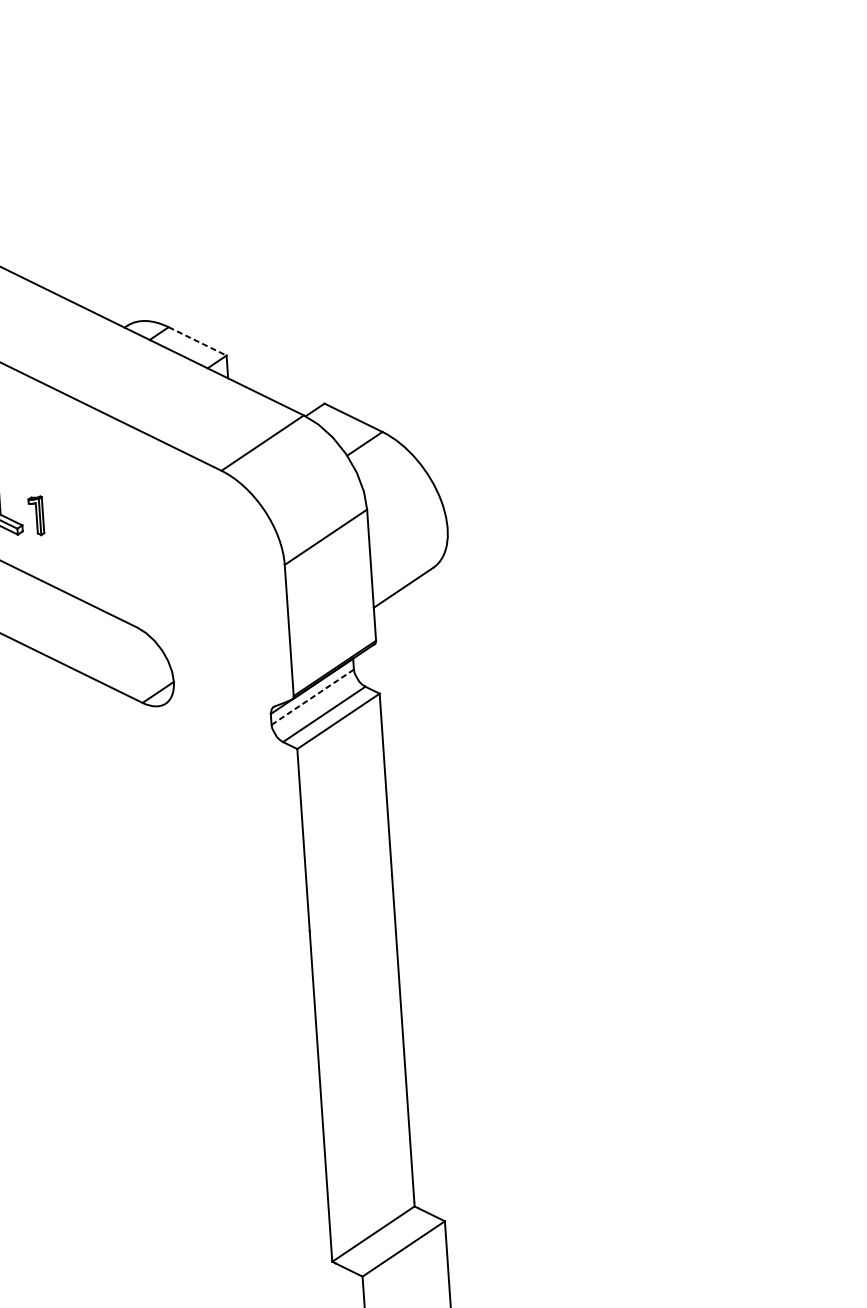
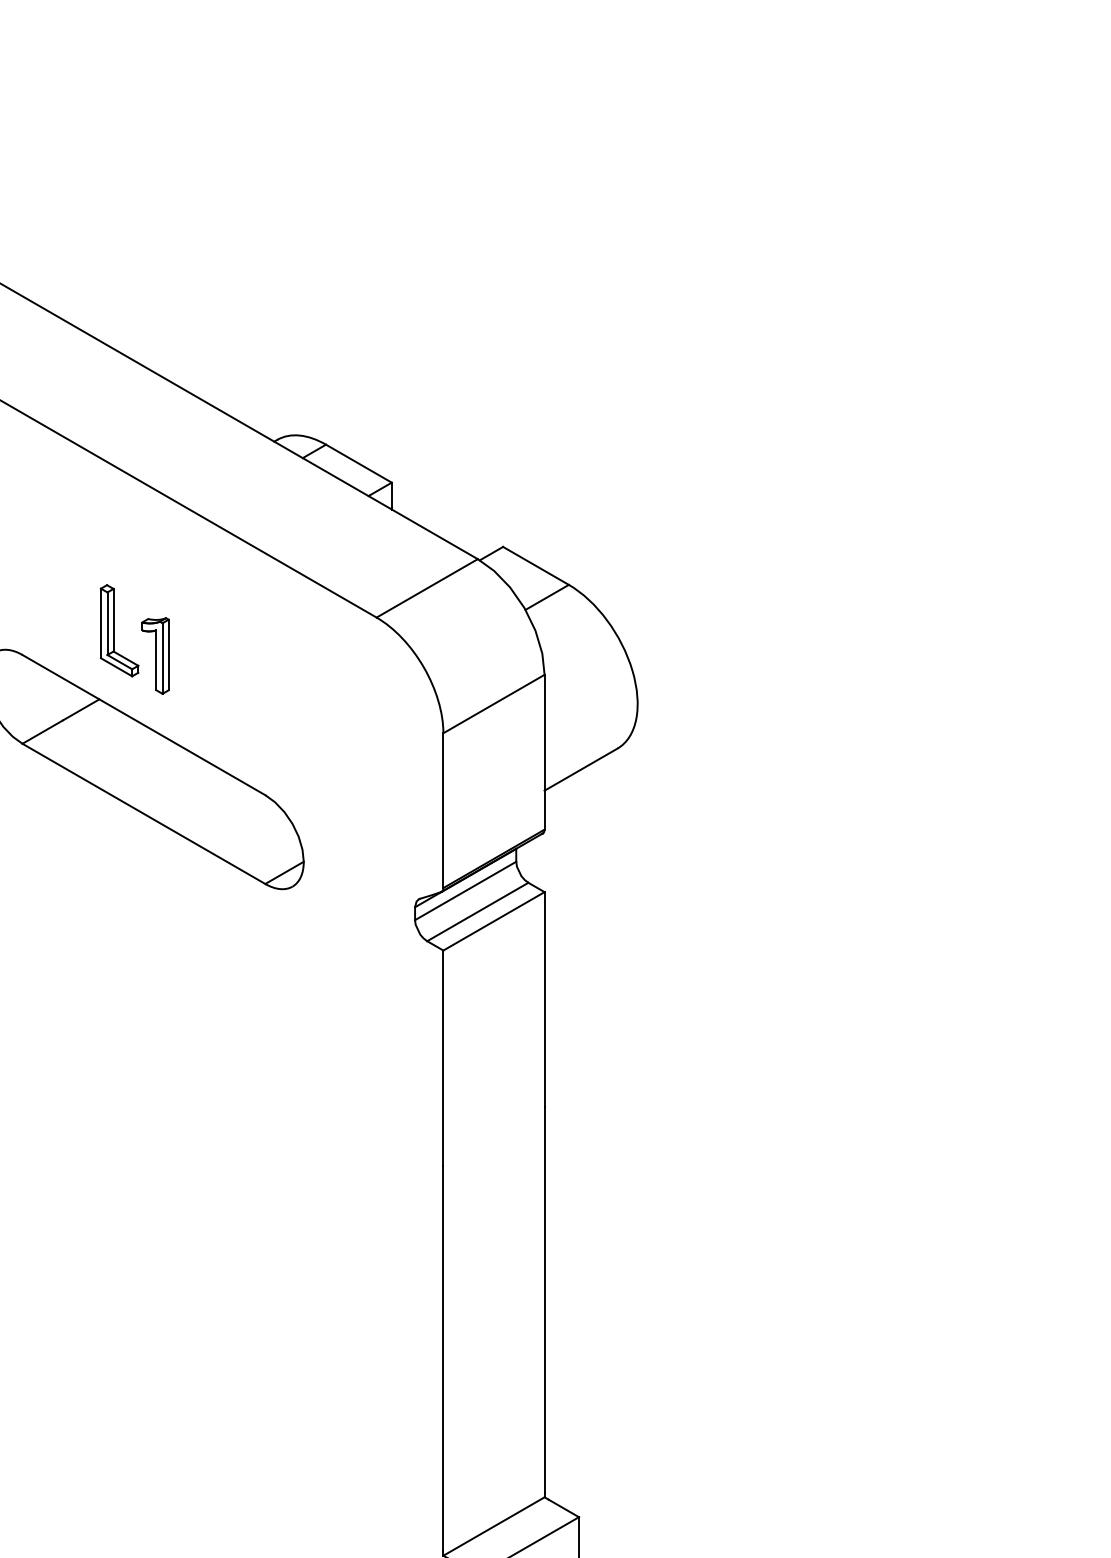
line: (197, 341) -> (358, 463), dashed -> solid
part: (36, 515) -> (155, 655), size x1.67
line: (313, 696) -> (466, 890), dashed -> solid

